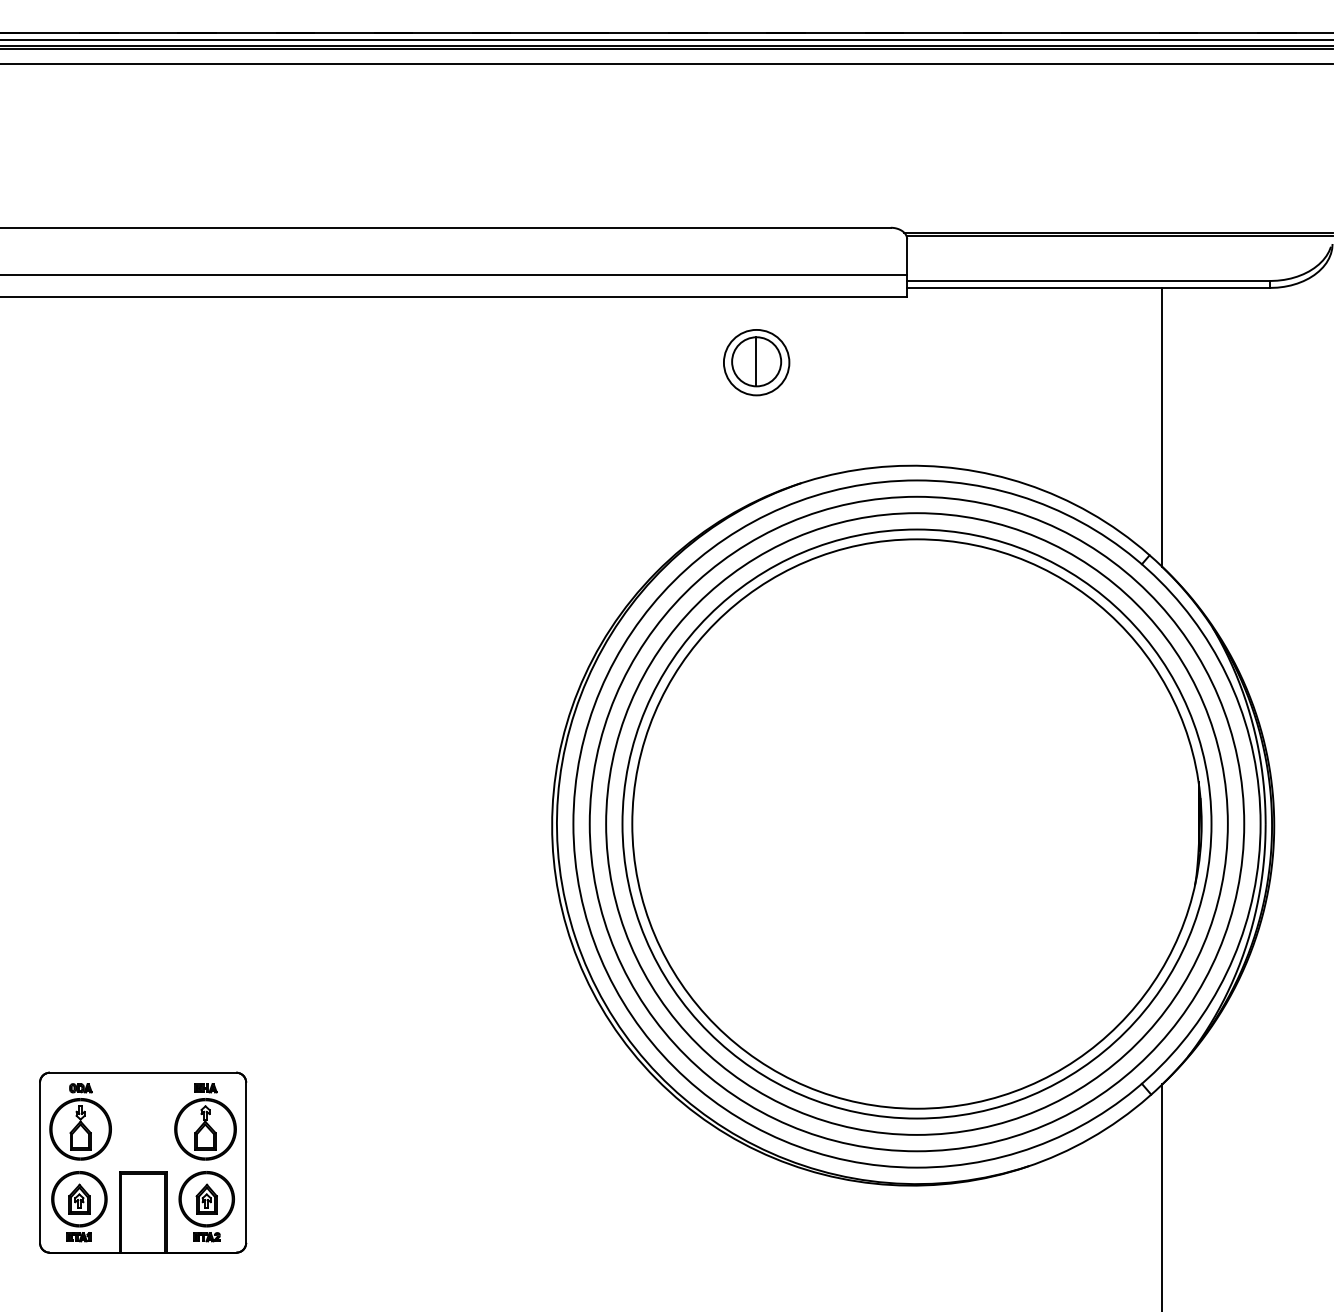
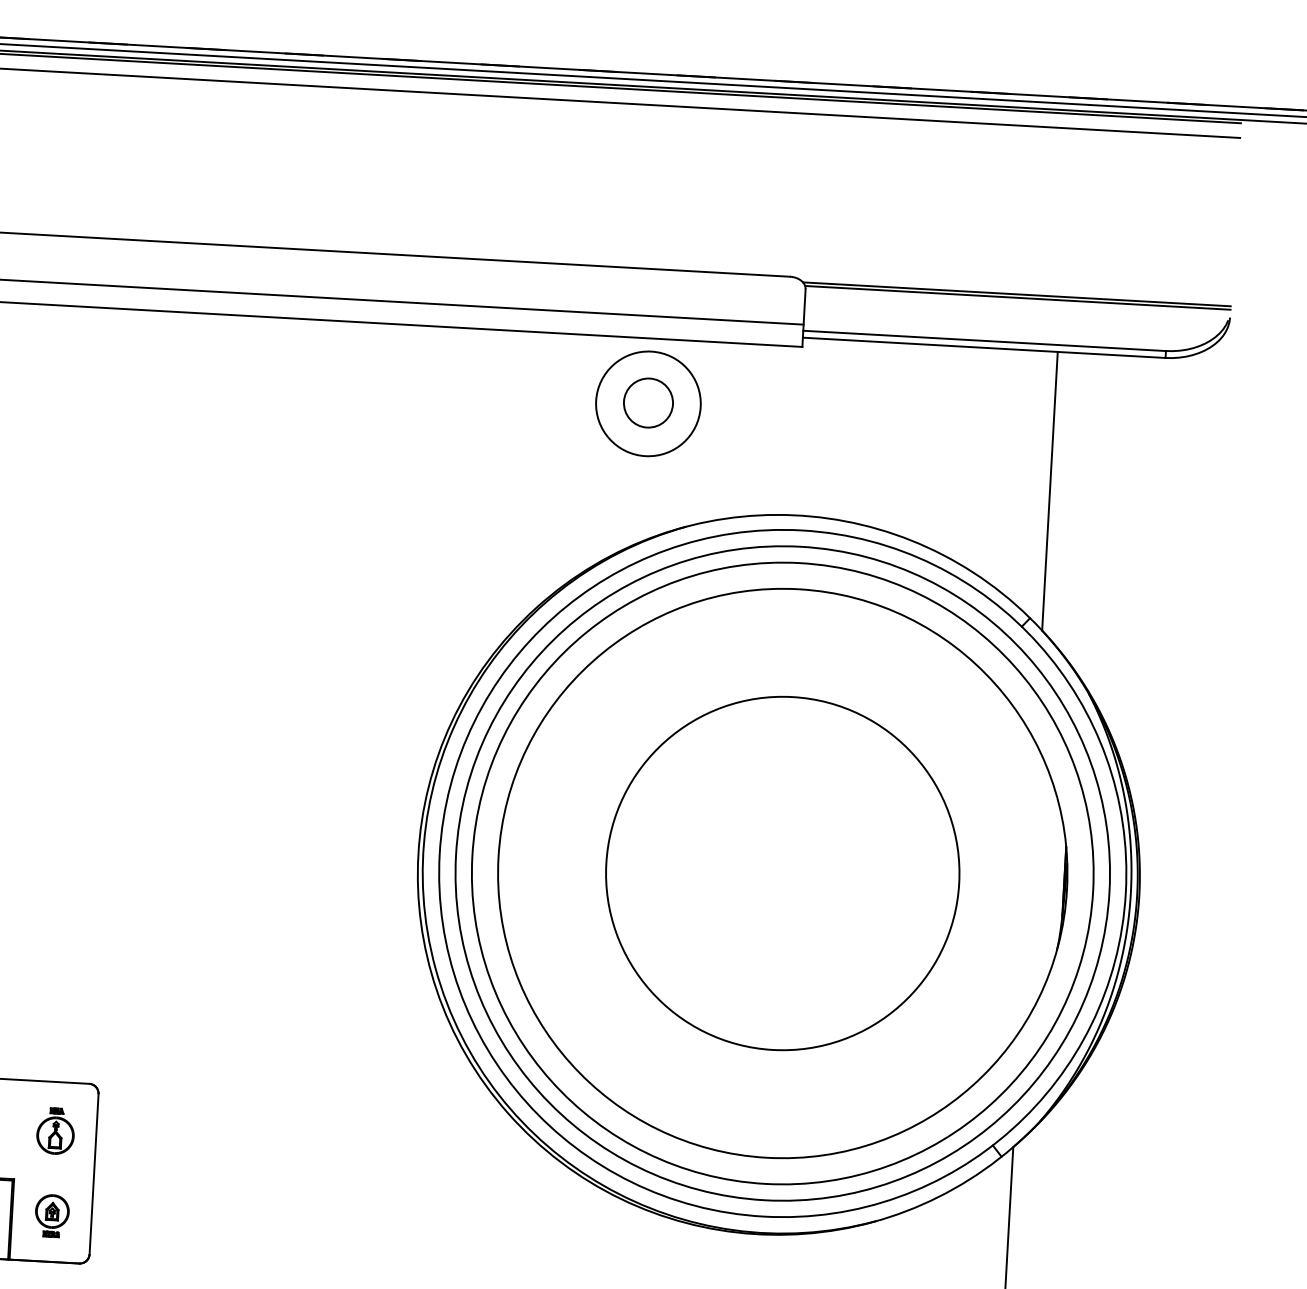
line: (756, 361) -> (648, 402), removed
circle: (756, 362) -> (648, 403), size x1.6
circle: (916, 823) -> (782, 872), size x0.6
part: (205, 1121) -> (55, 1130), size x0.6
part: (206, 1206) -> (52, 1215), size x0.6

